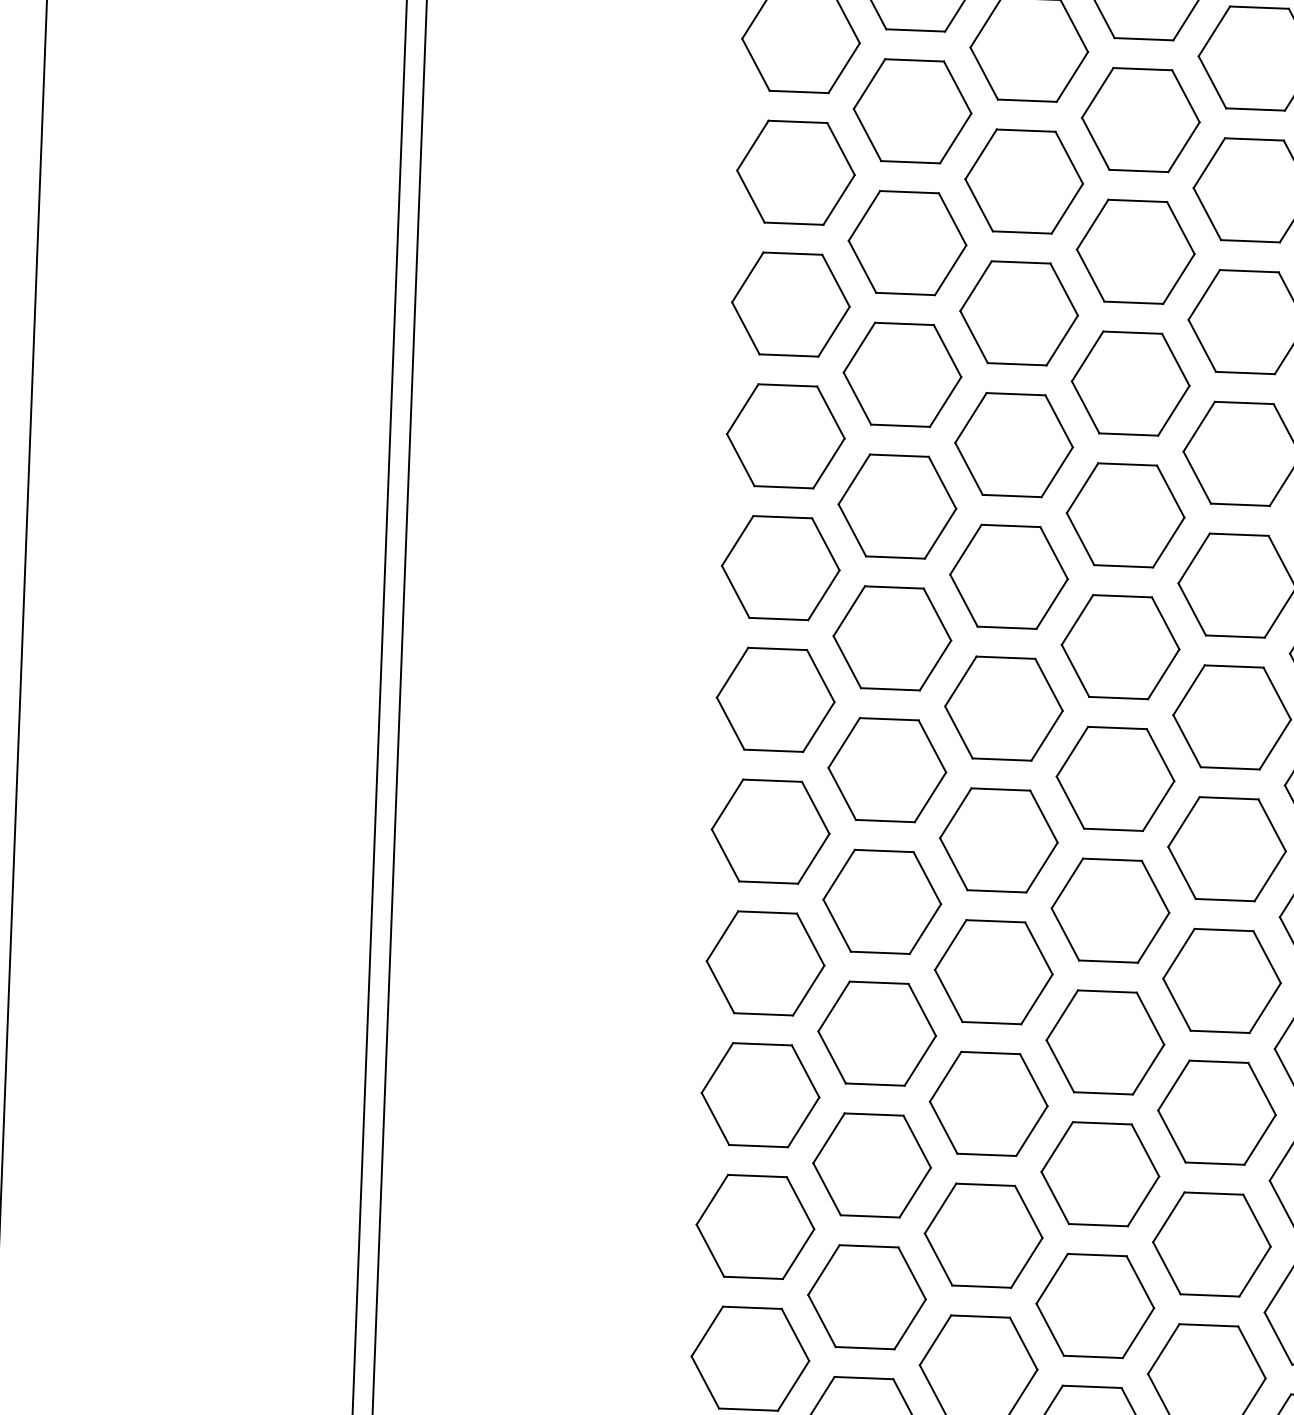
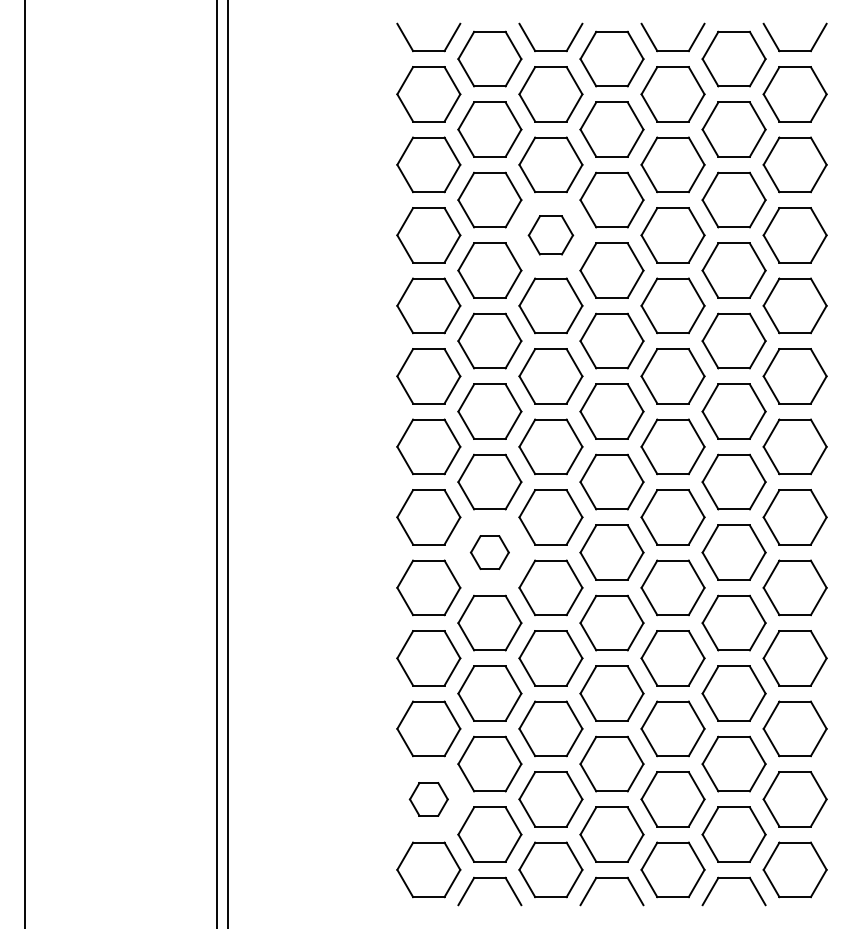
part: (1023, 181) -> (550, 235), size x0.7
part: (886, 769) -> (489, 552), size x0.6
part: (754, 1227) -> (428, 799), size x0.6

